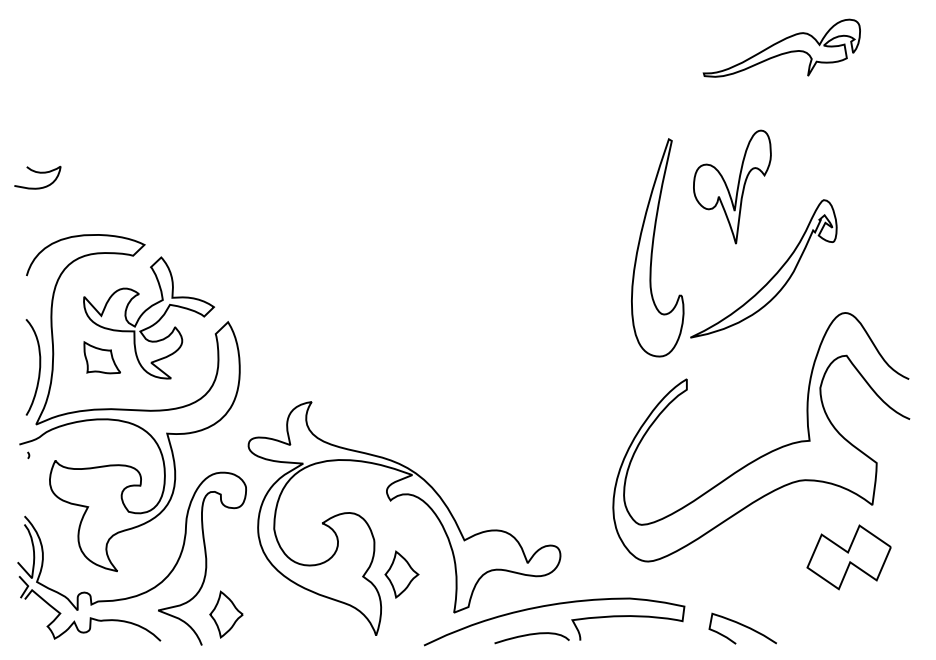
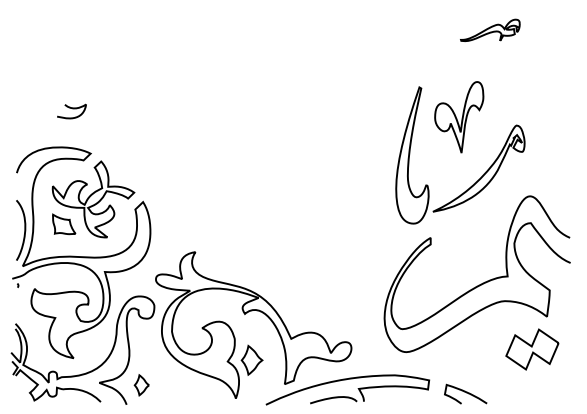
part: (782, 48) -> (490, 30), size x0.6
curve: (38, 174) -> (72, 109), moved
part: (225, 613) -> (141, 384), size x0.7

